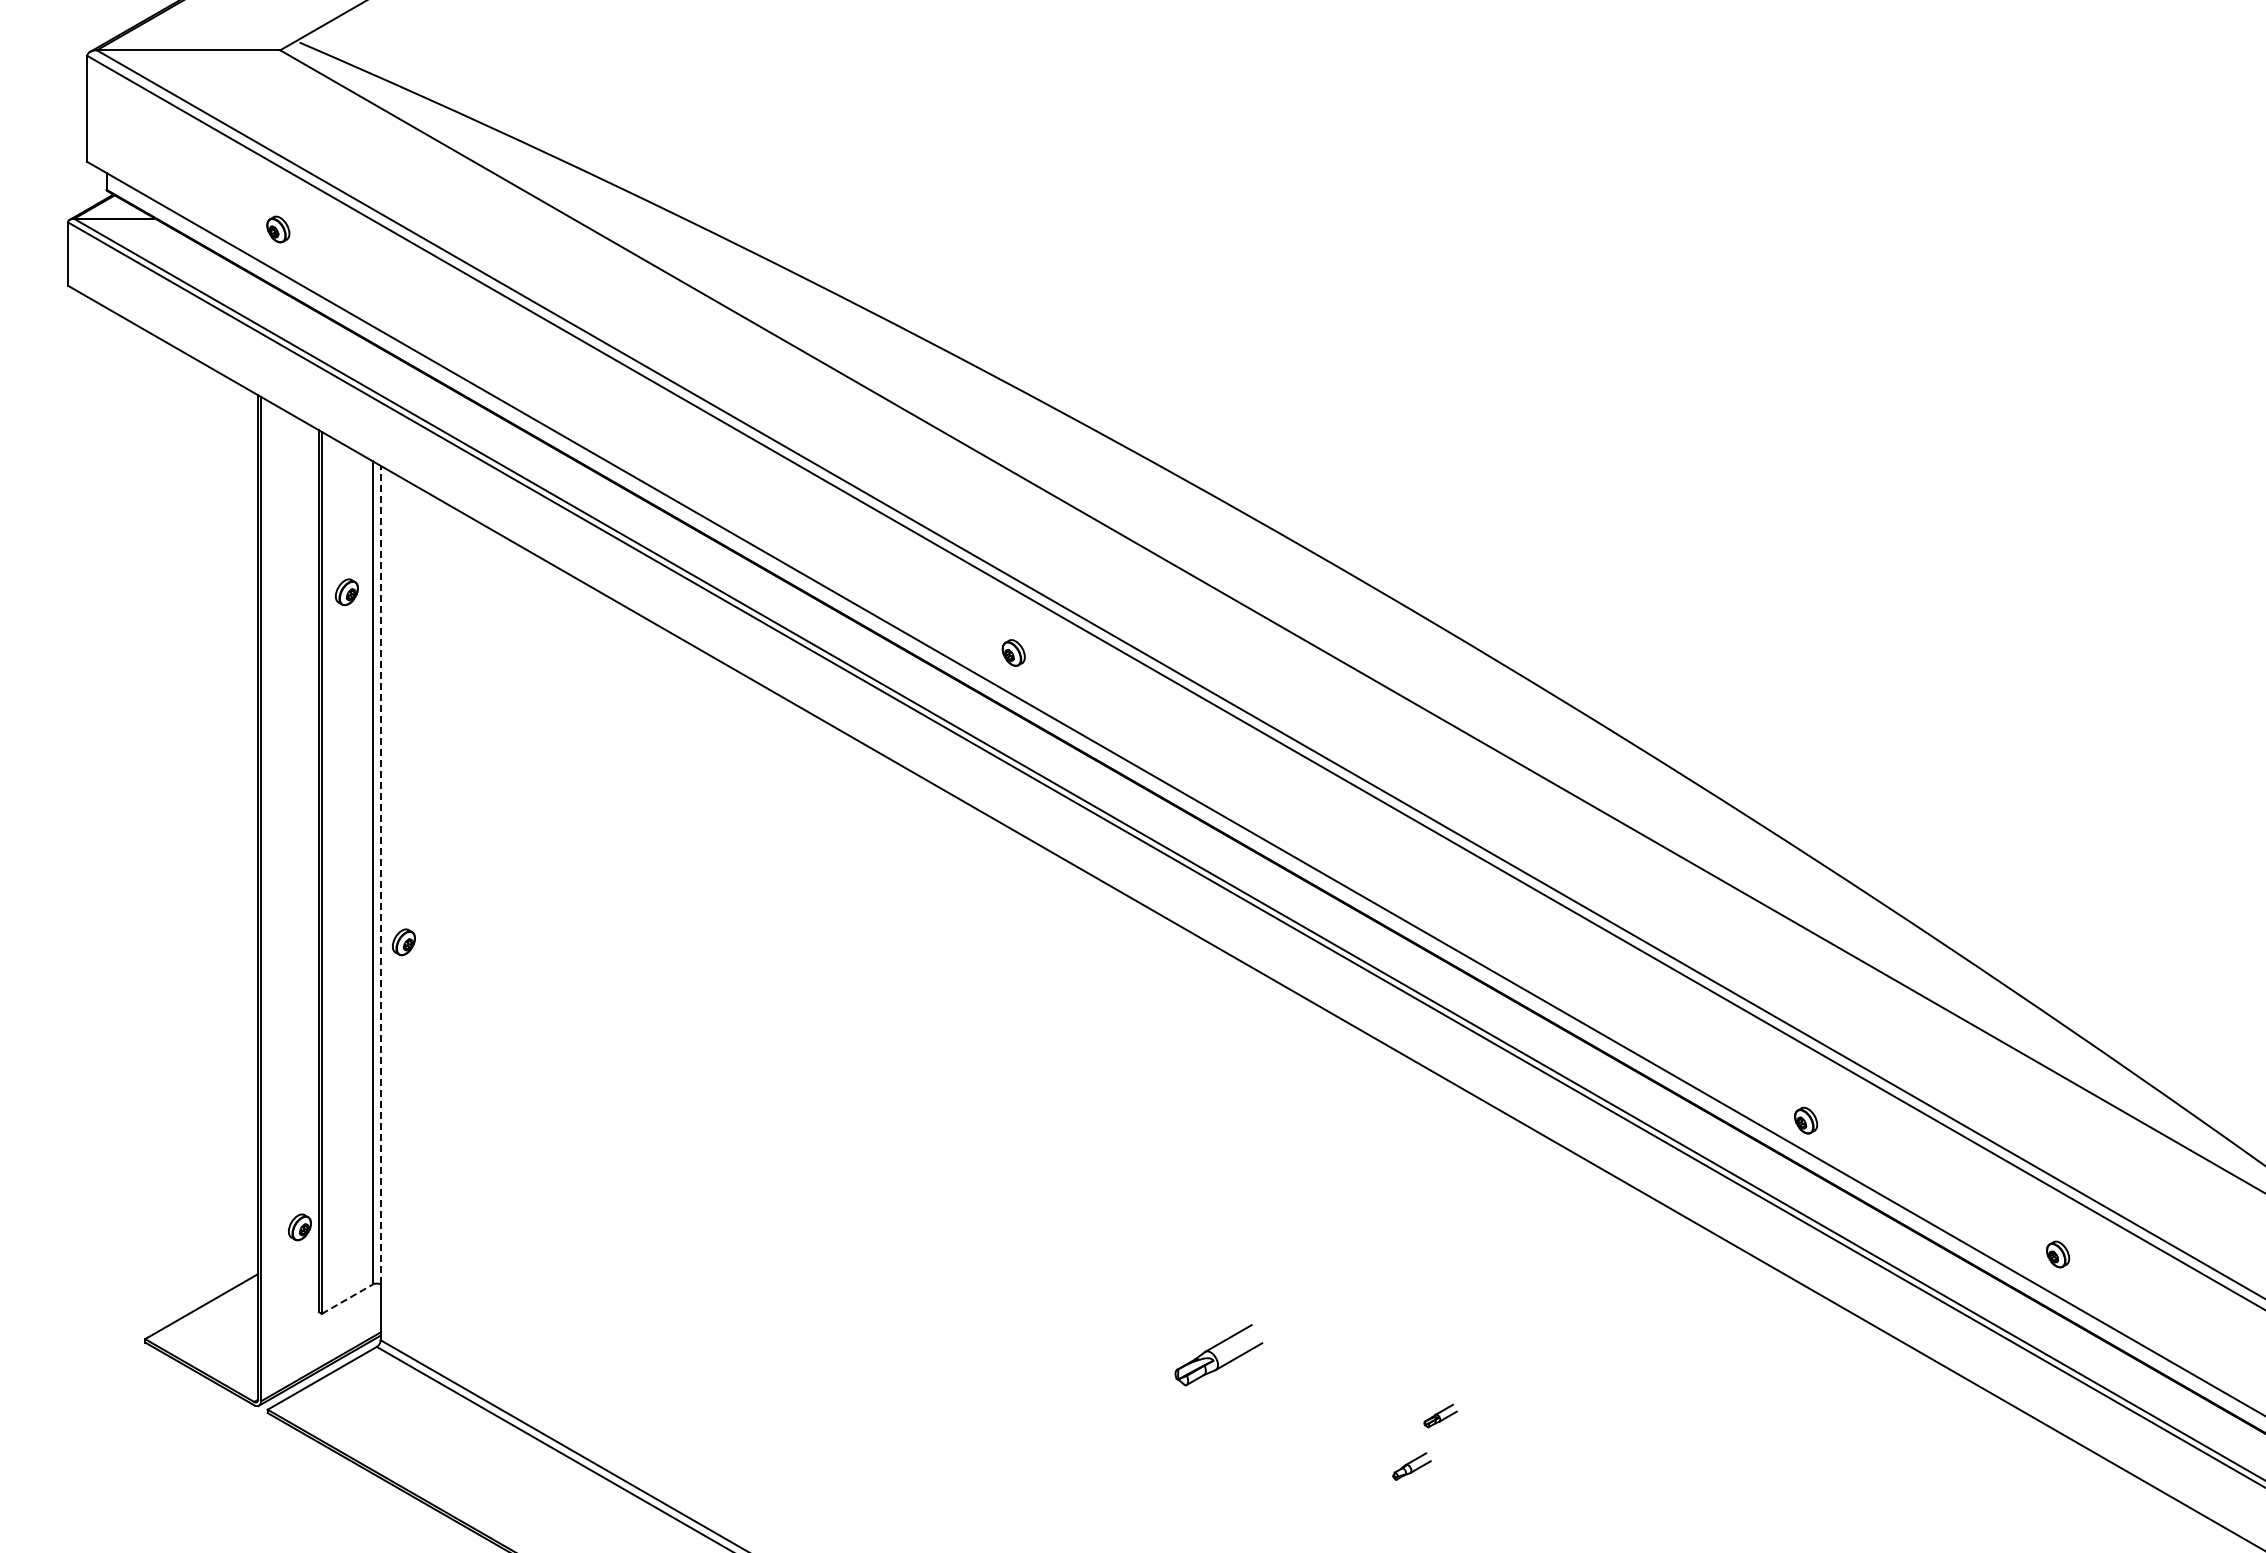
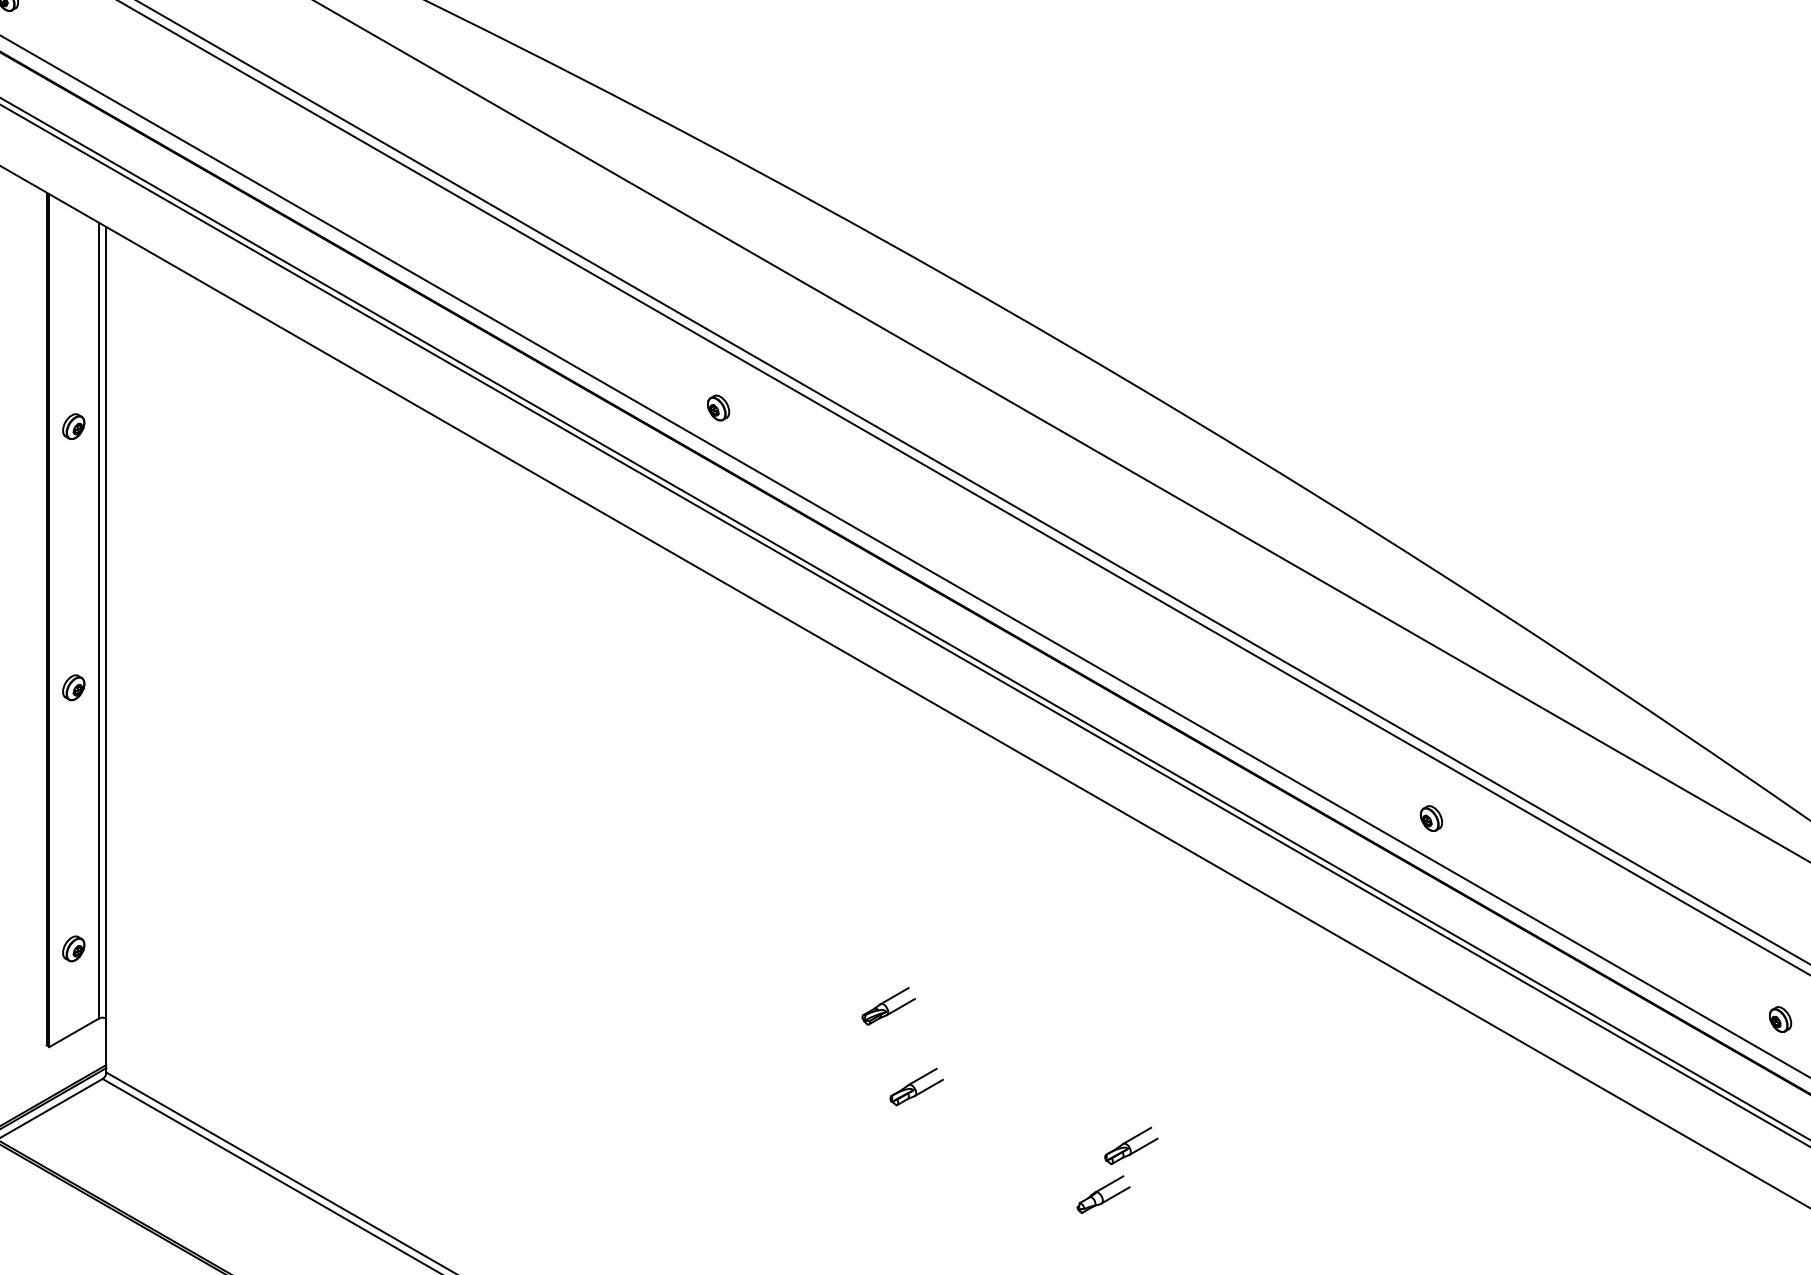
part: (346, 592) -> (73, 426), moved
line: (380, 874) -> (106, 622), dashed -> solid
part: (403, 942) -> (73, 687), moved
part: (1806, 1120) -> (1431, 818), moved
part: (299, 1227) -> (73, 948), moved
part: (2058, 1254) -> (1780, 1019), moved
part: (1189, 1271) -> (888, 1006), added
line: (347, 1299) -> (74, 1033), dashed -> solid
part: (1218, 1355) -> (916, 1087), size x0.62
part: (1440, 1415) -> (1131, 1145), size x1.67
part: (1411, 1466) -> (1103, 1194), size x1.43

